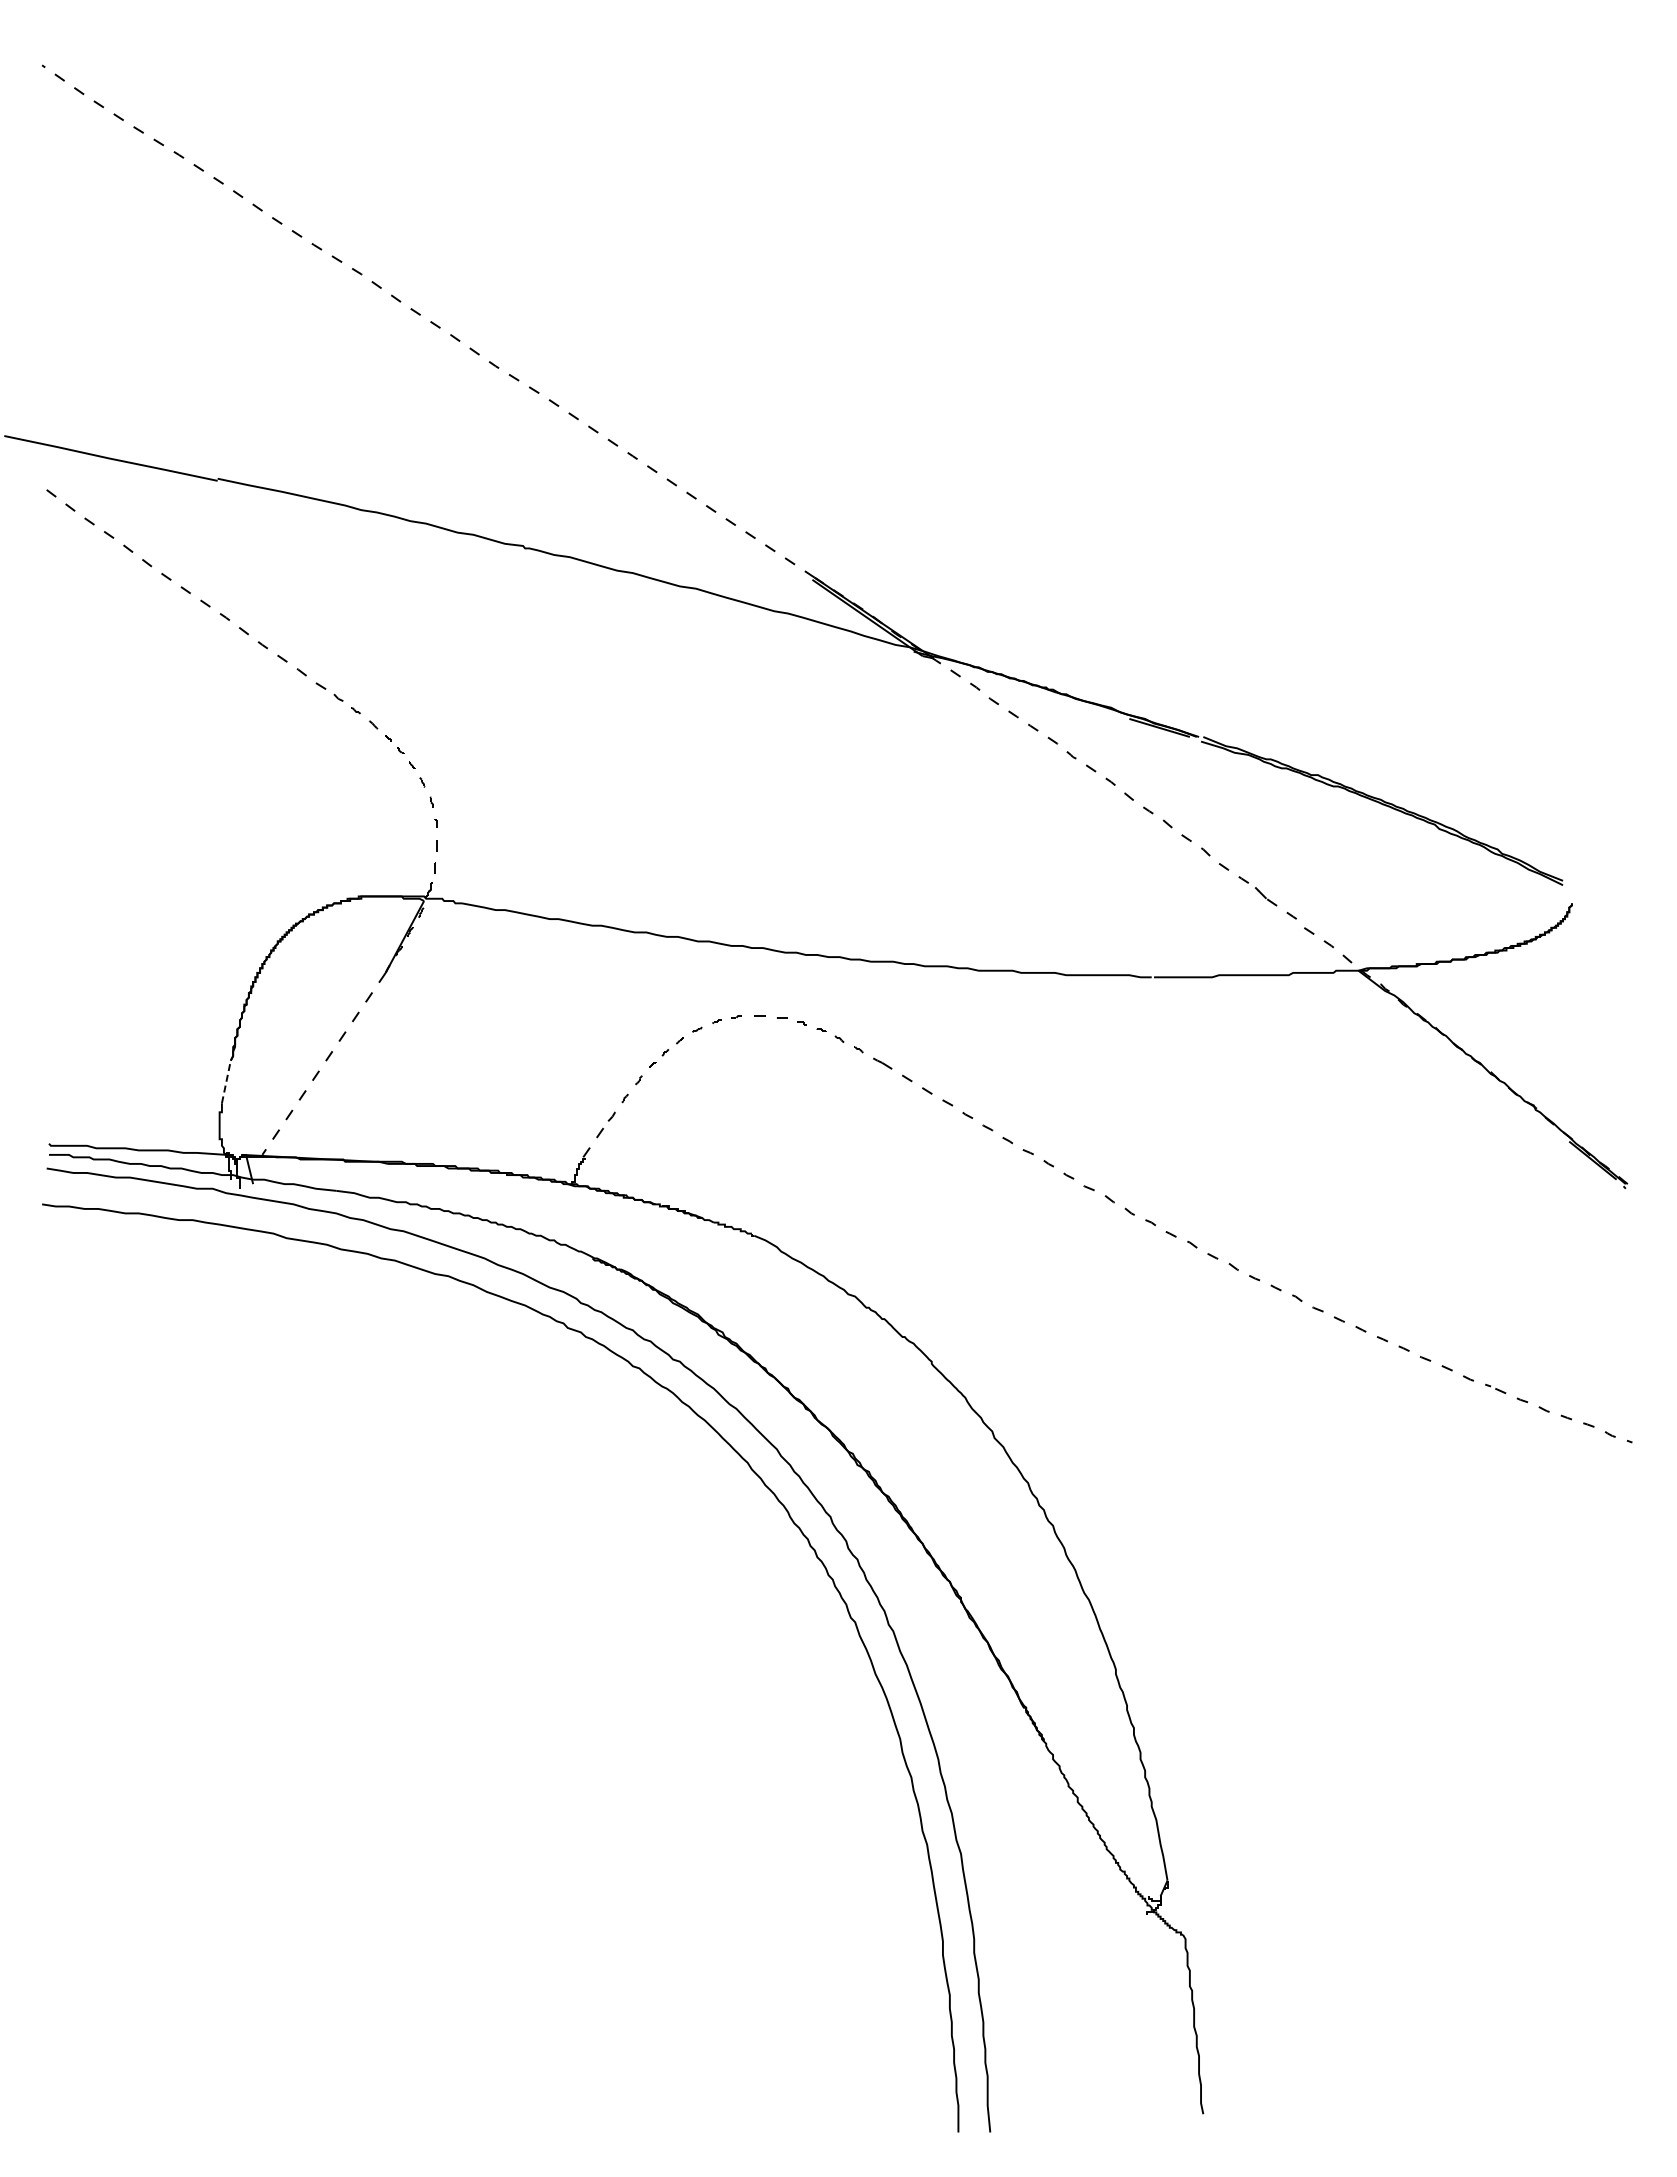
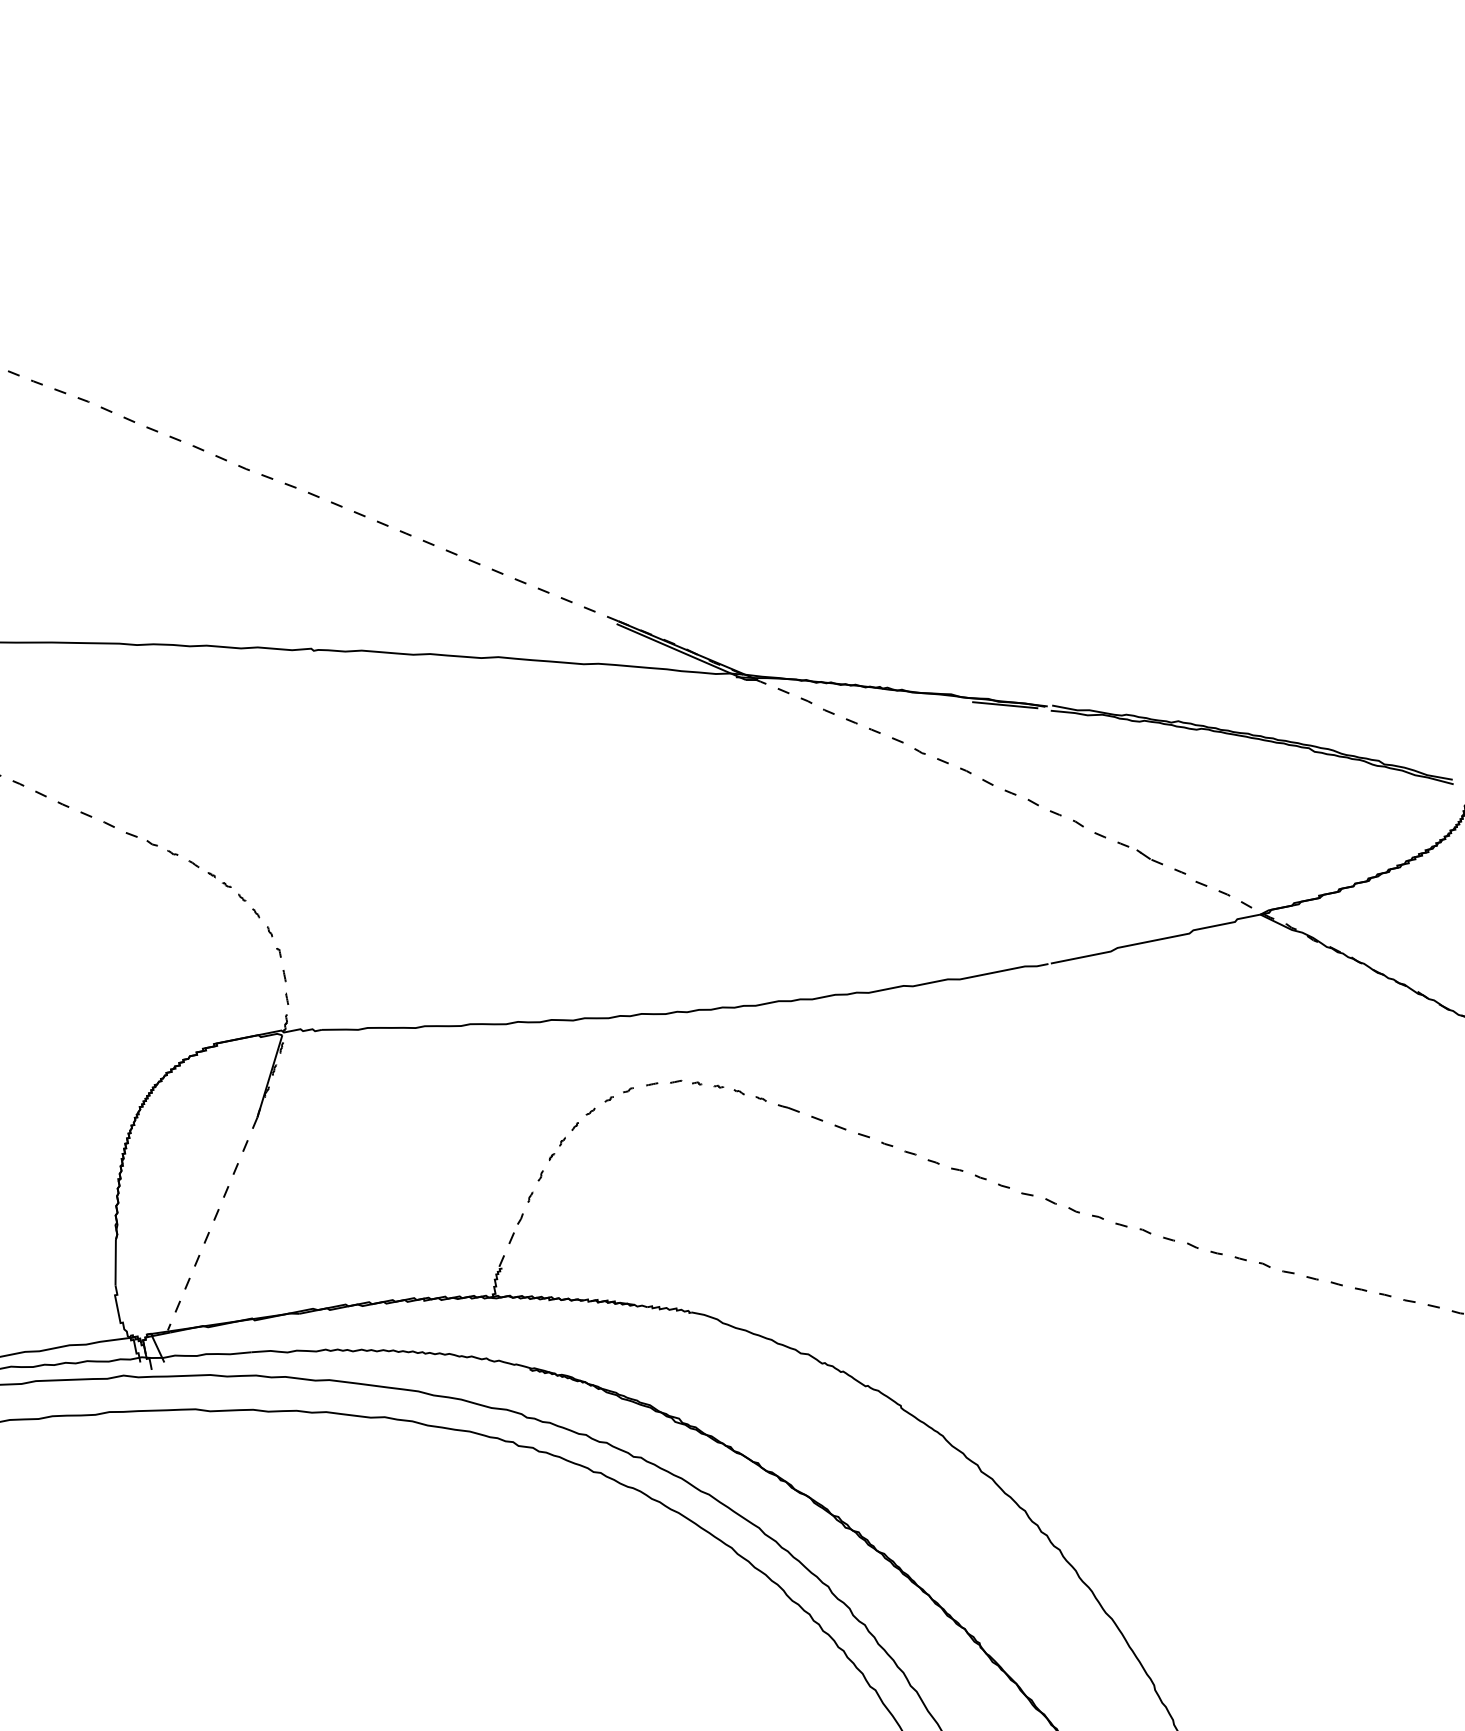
line: (226, 1081) -> (115, 1262), dashed -> solid

